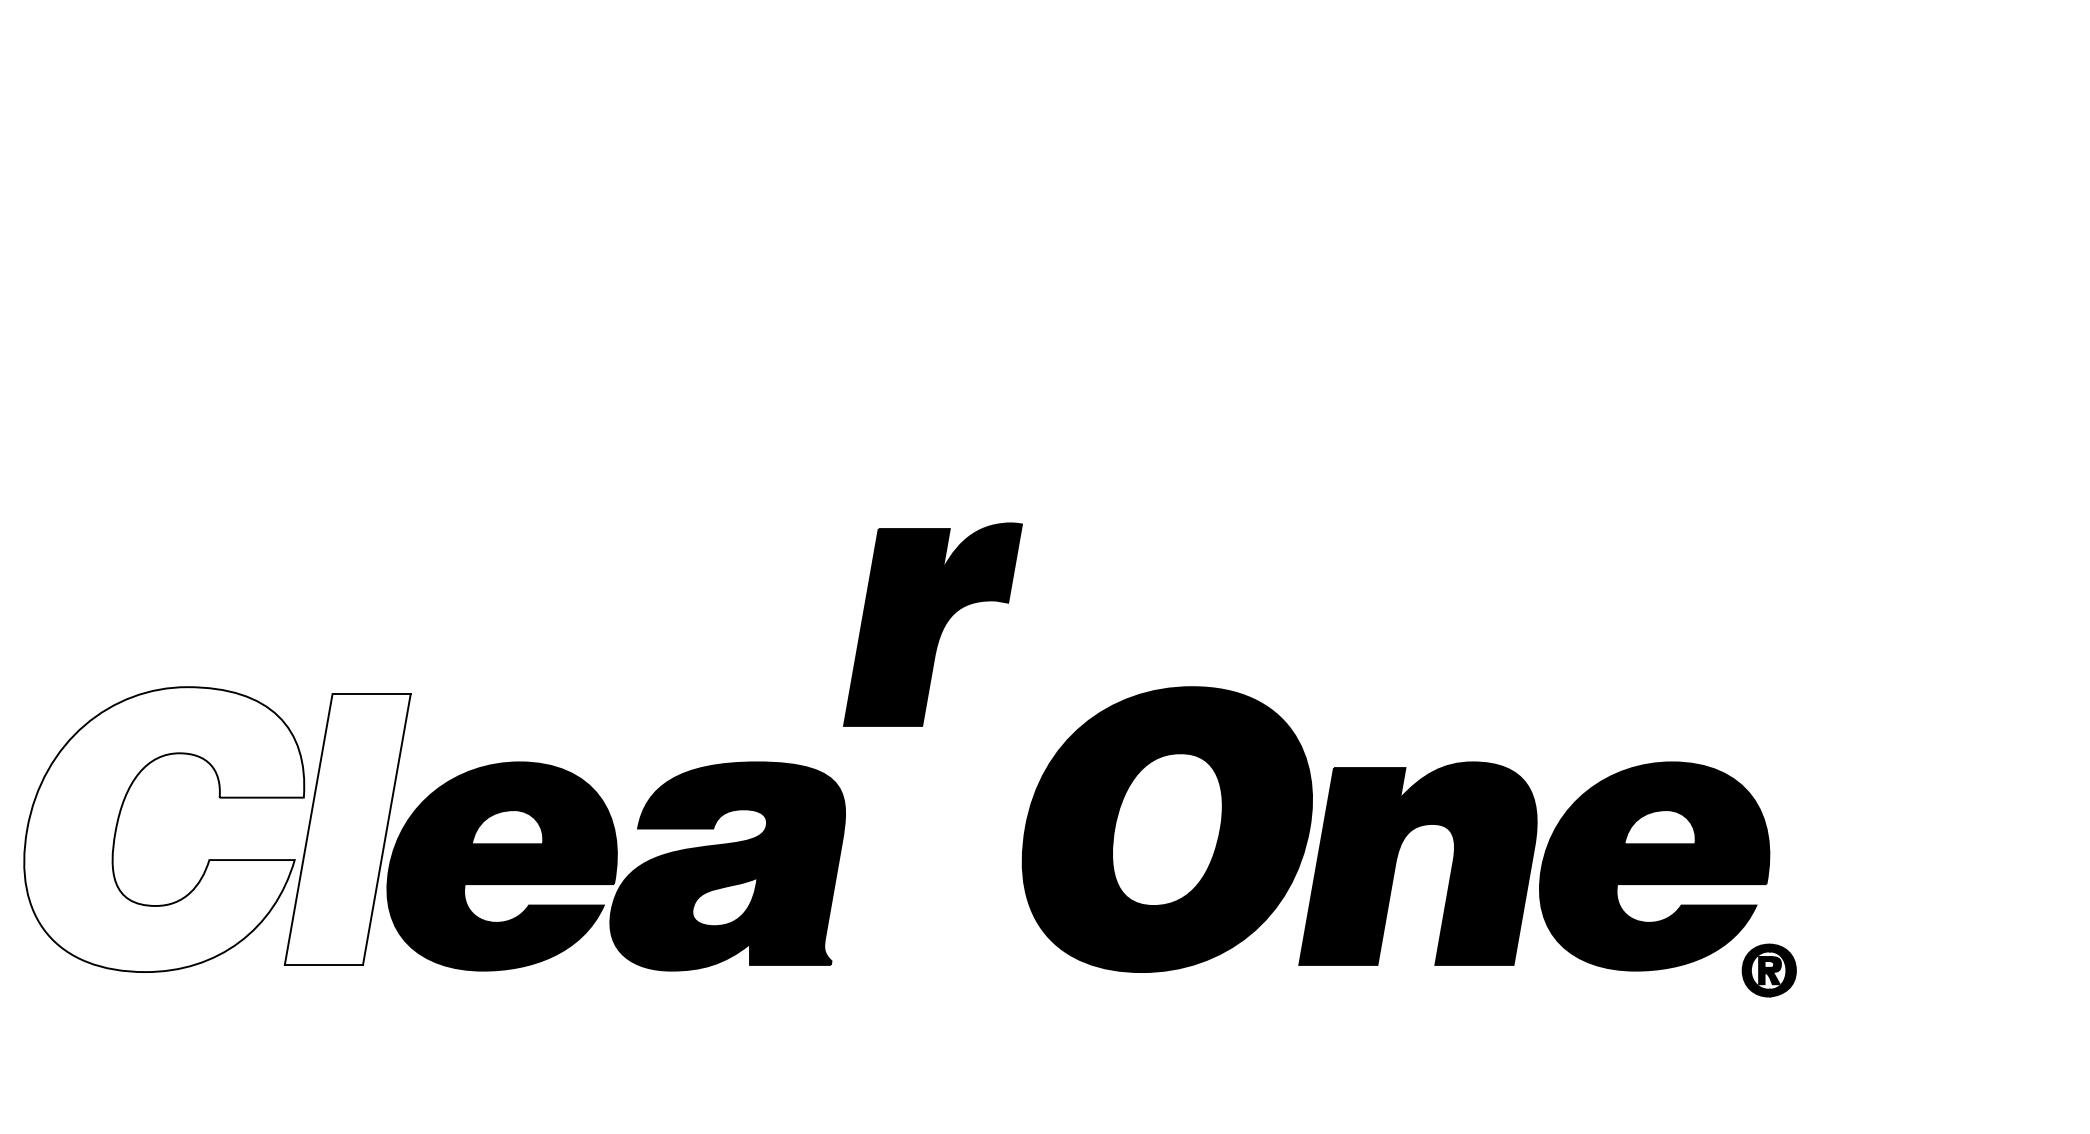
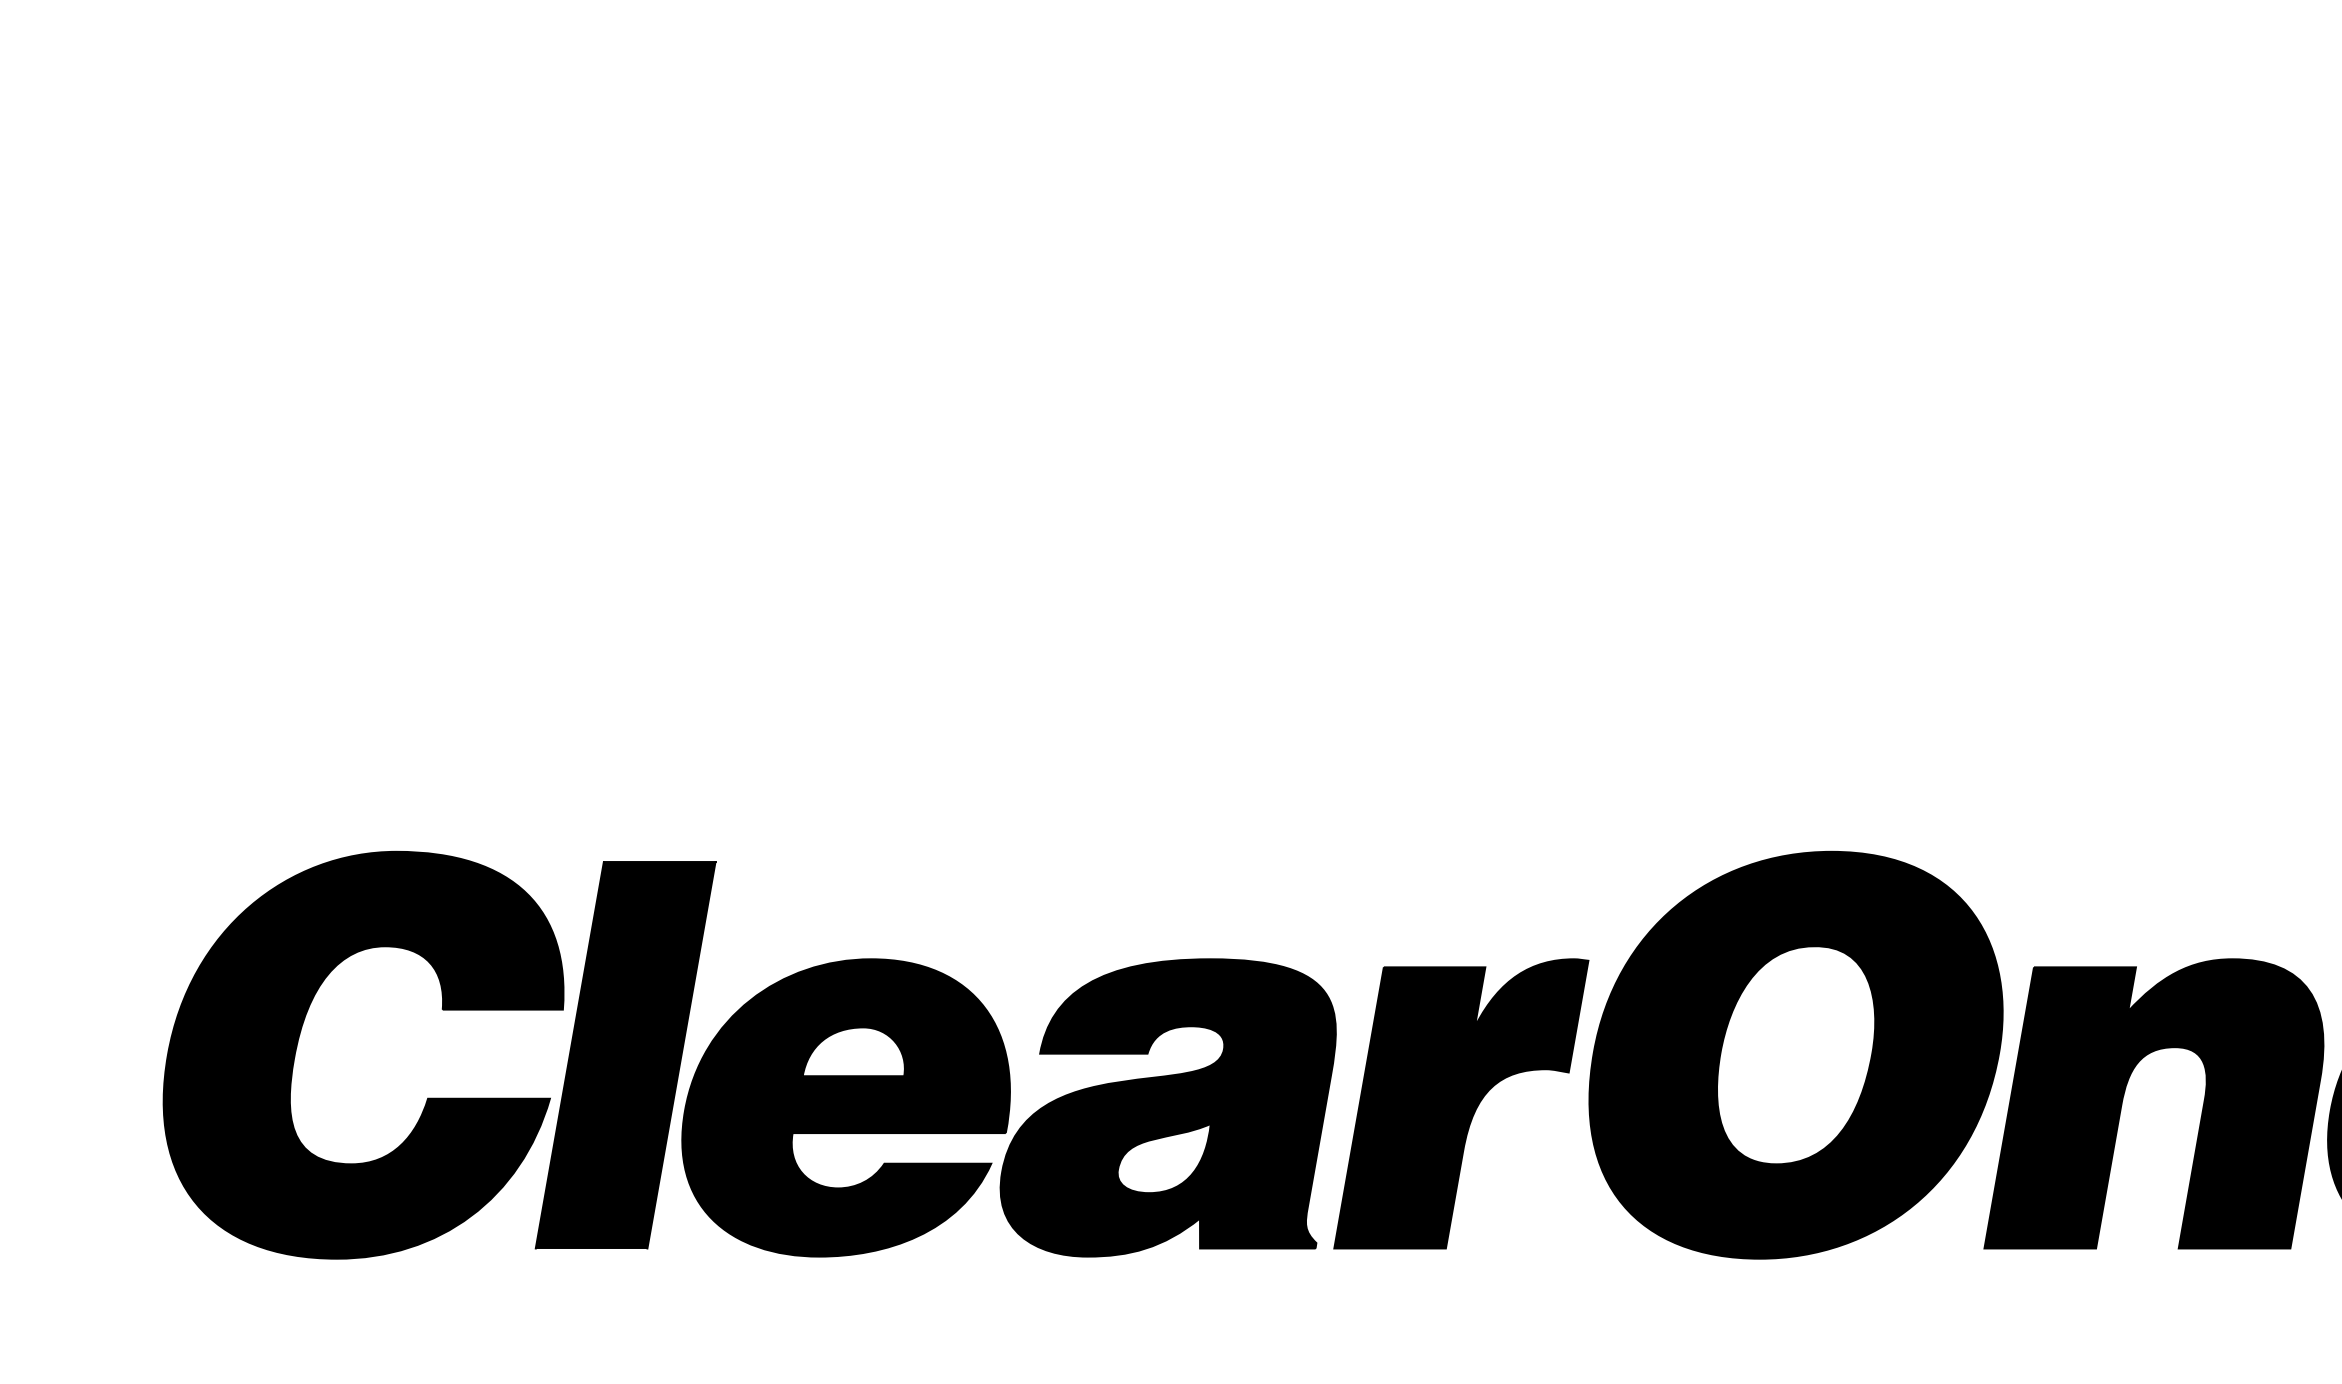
part: (932, 624) -> (1460, 1103), moved
fill: (164, 829) -> (363, 1055), added
fill: (347, 829) -> (625, 1055), added

